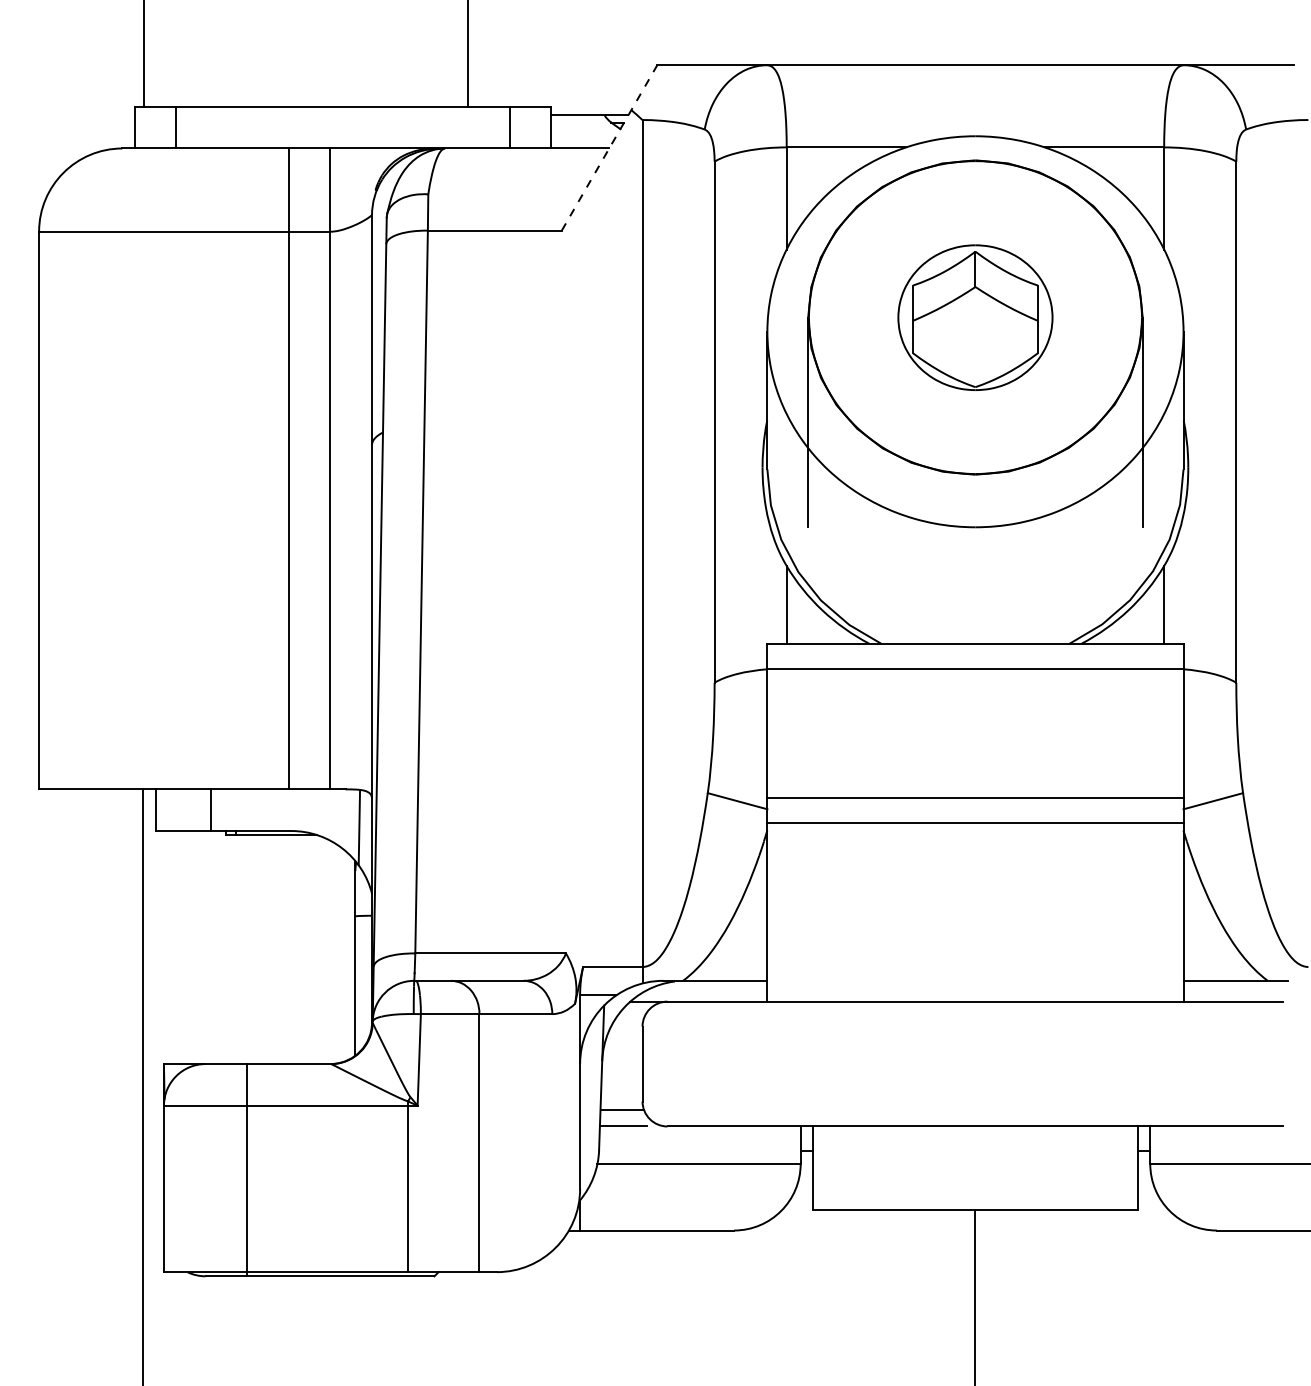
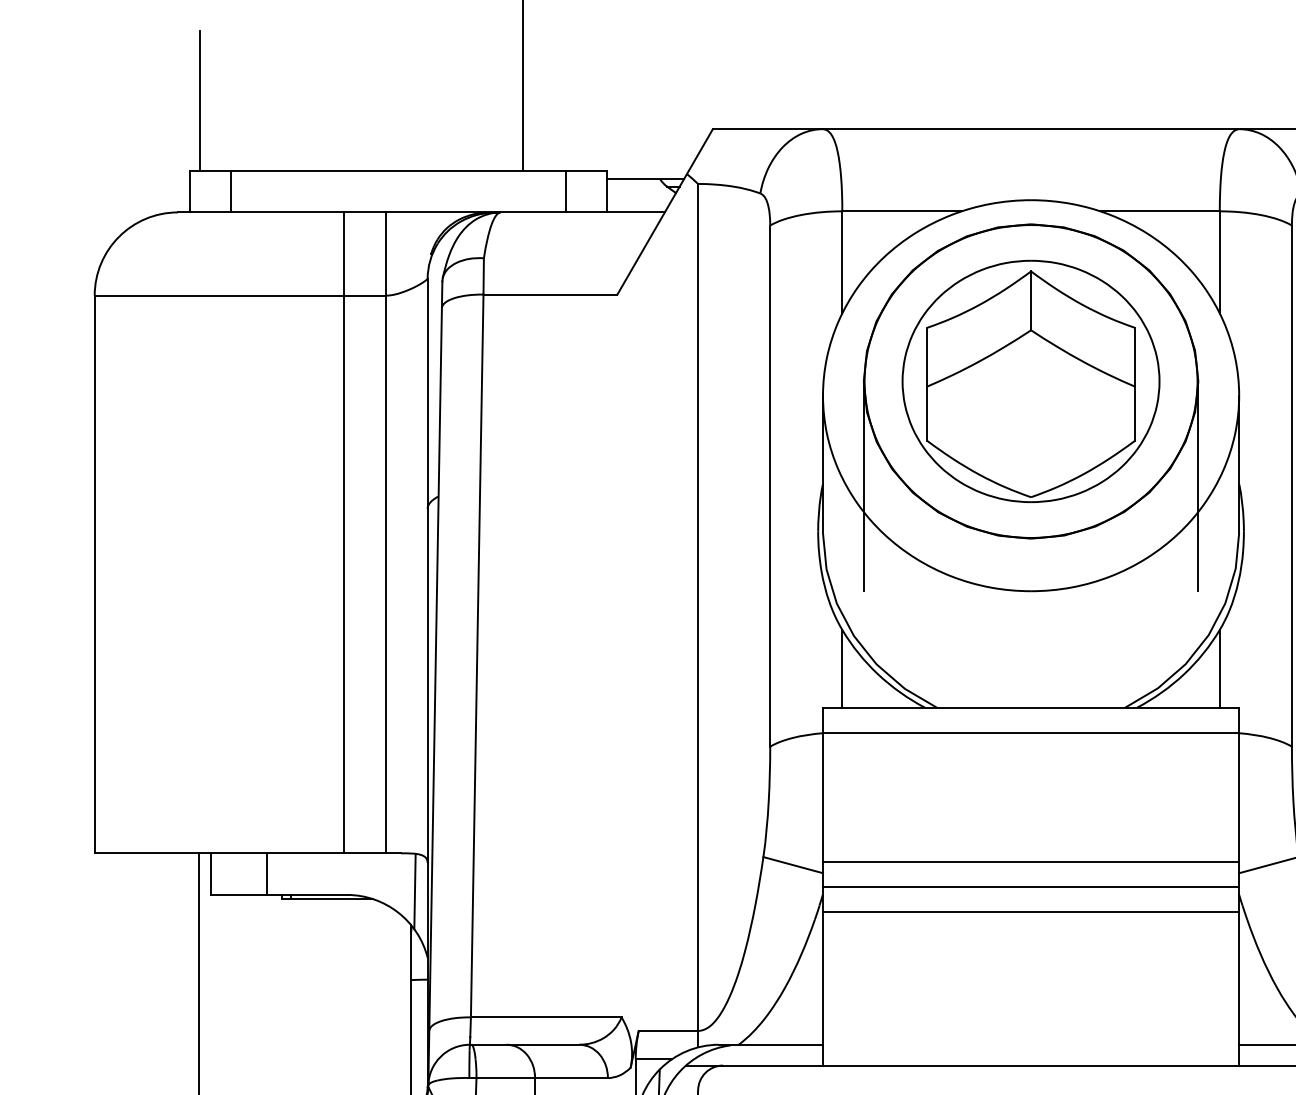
line: (609, 147) -> (665, 211), dashed -> solid
part: (975, 317) -> (1031, 381), size x1.67
line: (975, 847) -> (1031, 911), added

